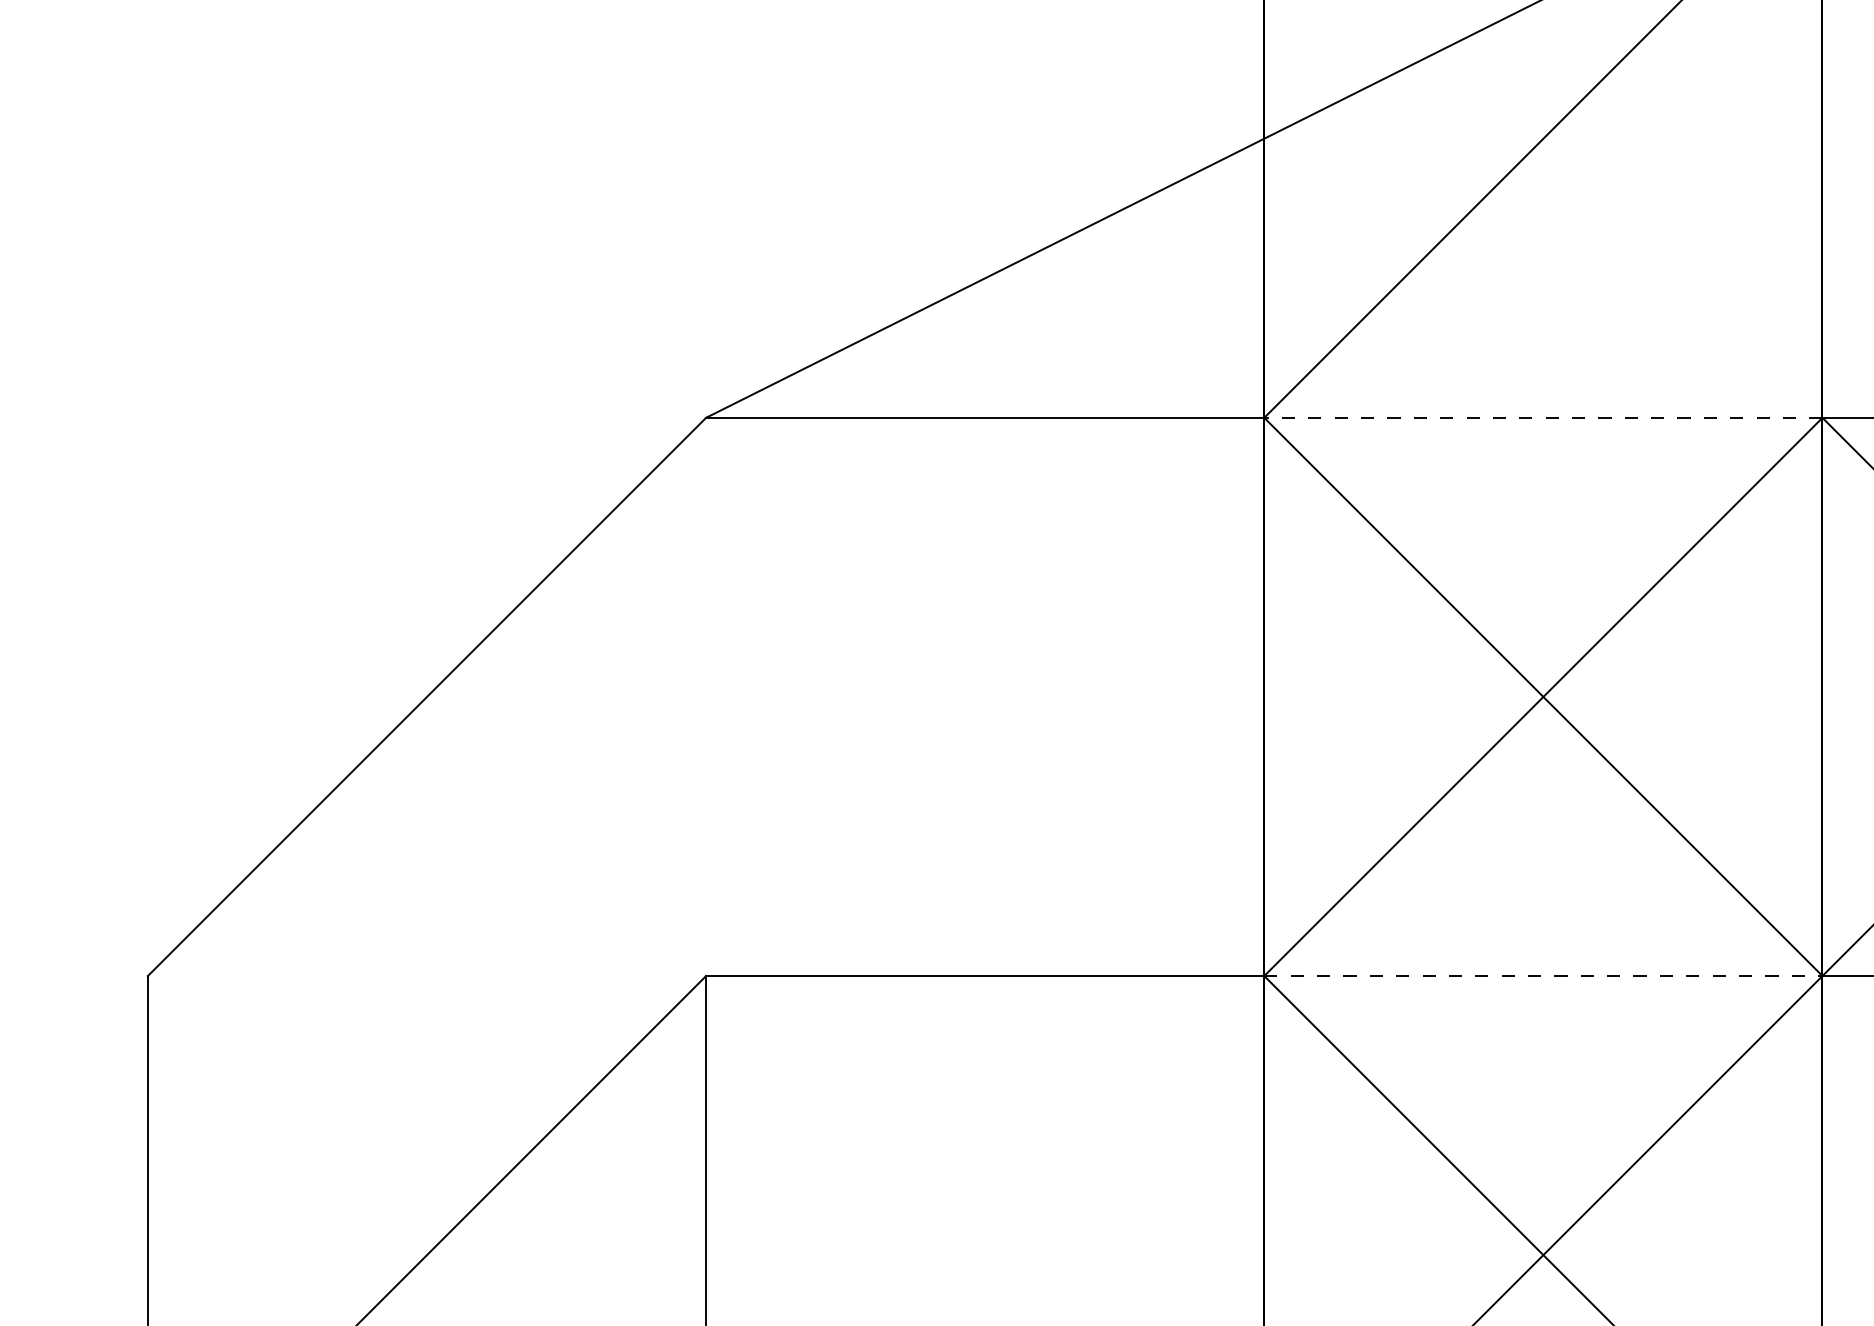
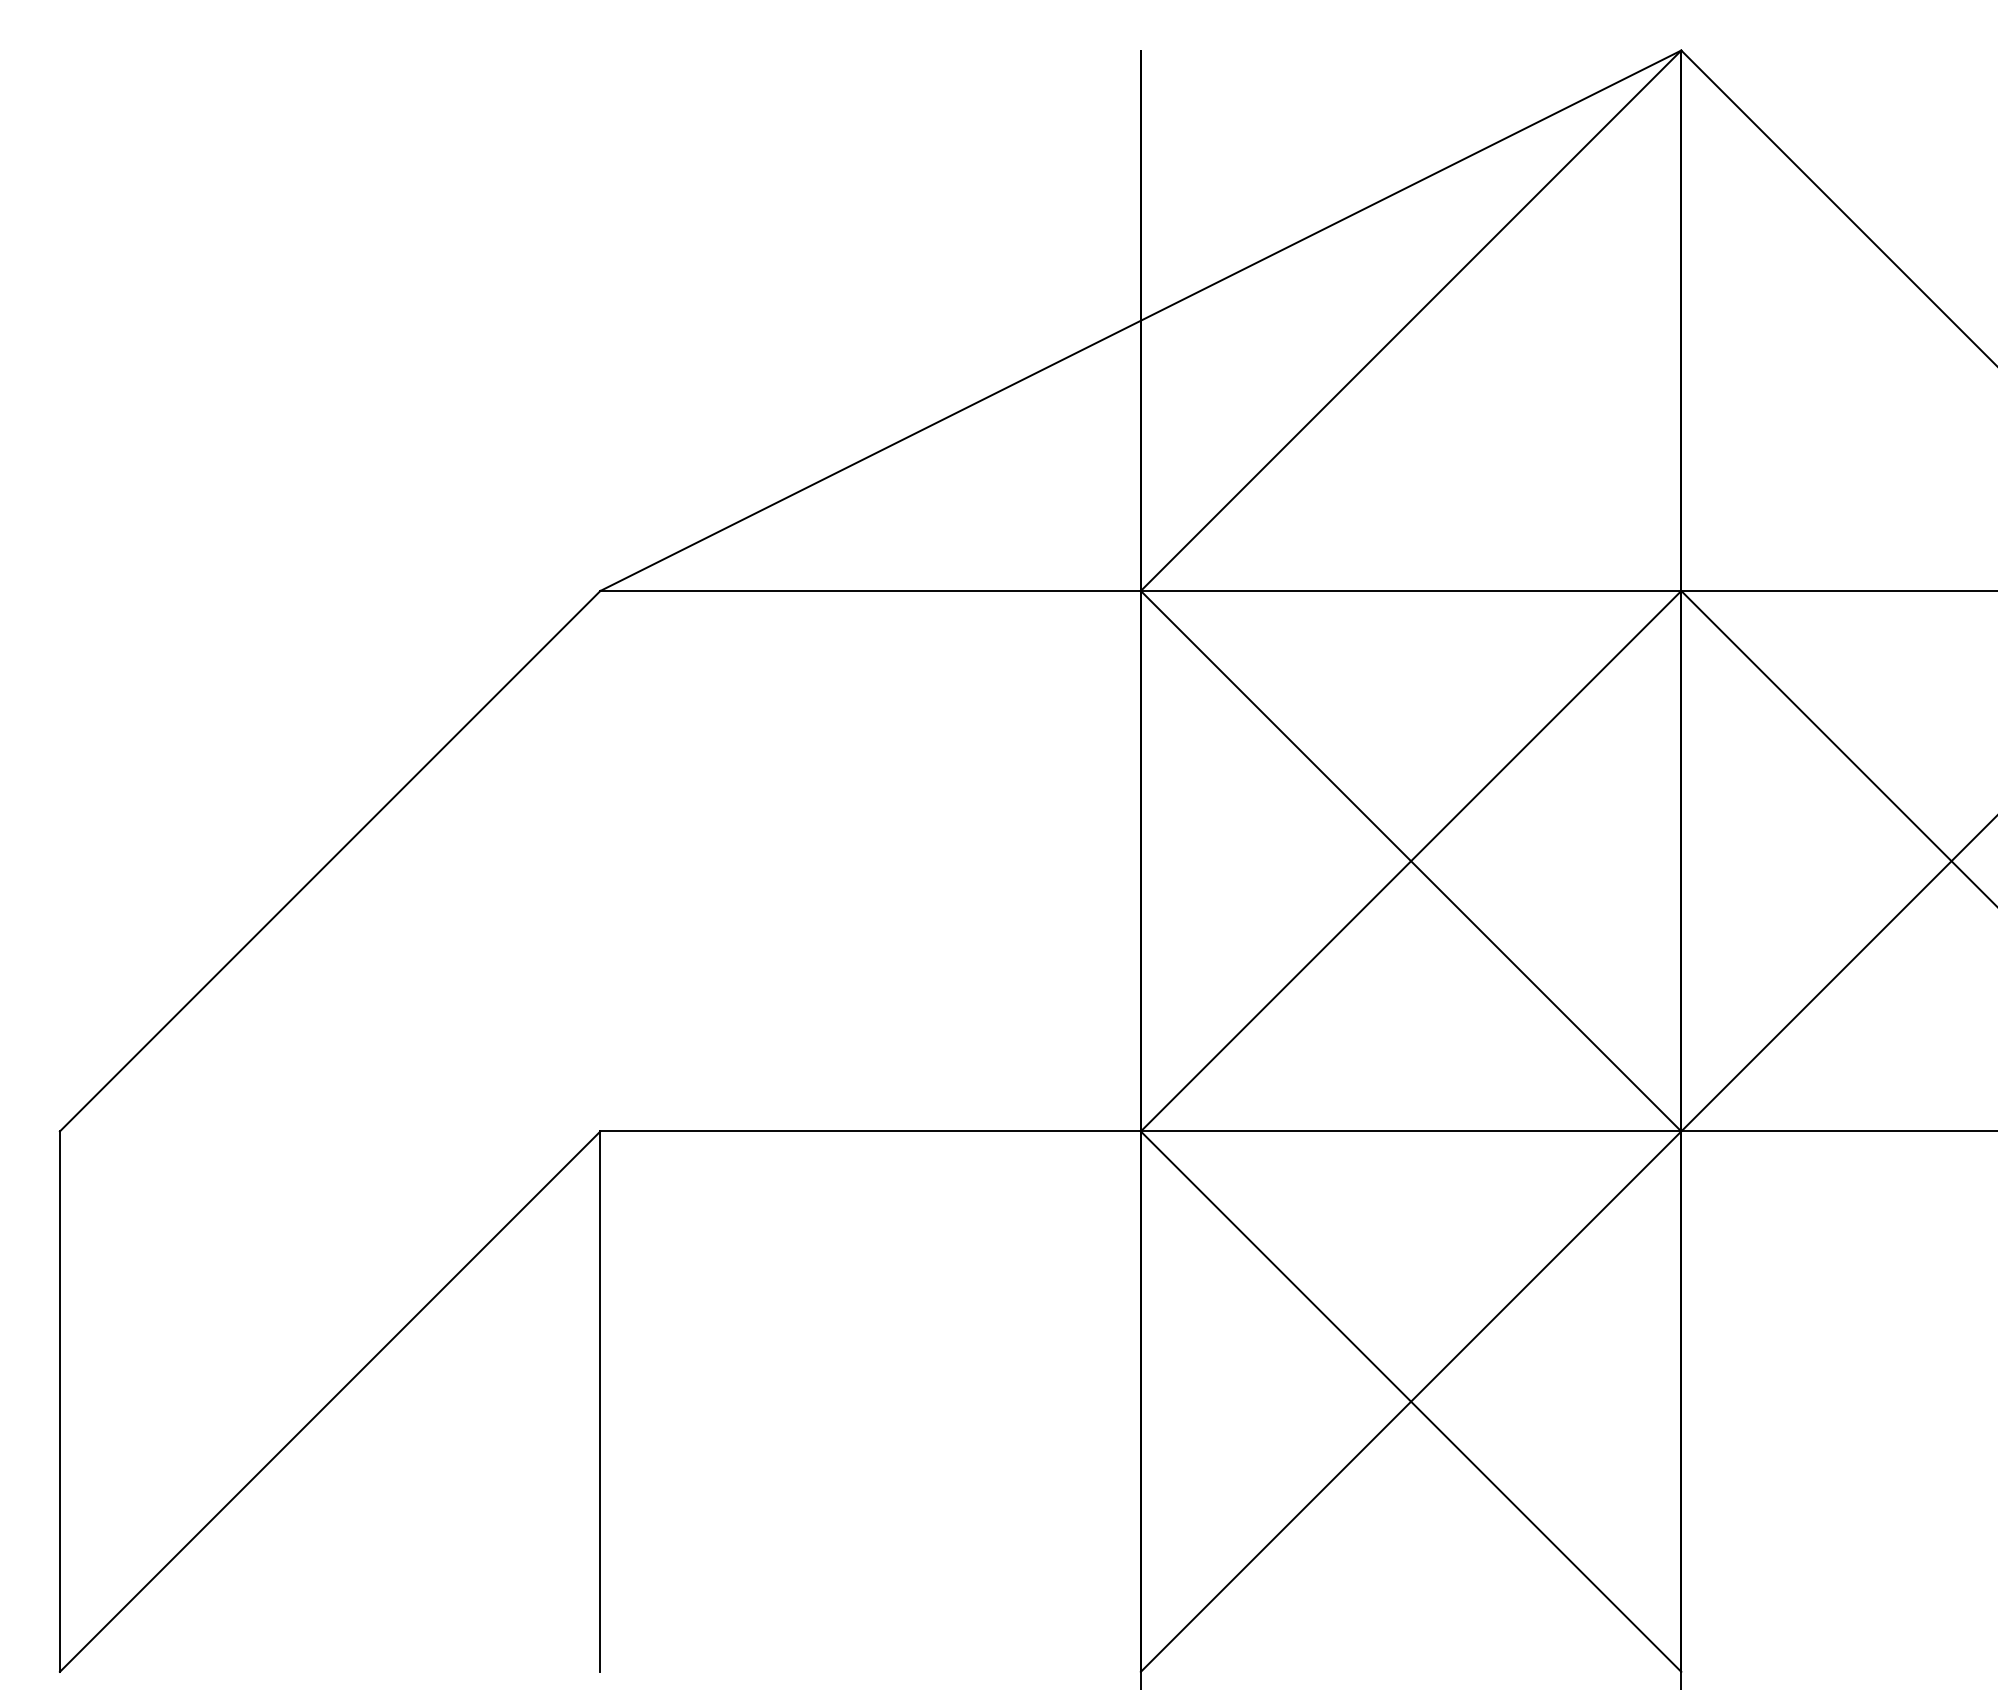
line: (1542, 417) -> (1410, 590), dashed -> solid
line: (1543, 976) -> (1411, 1131), dashed -> solid

